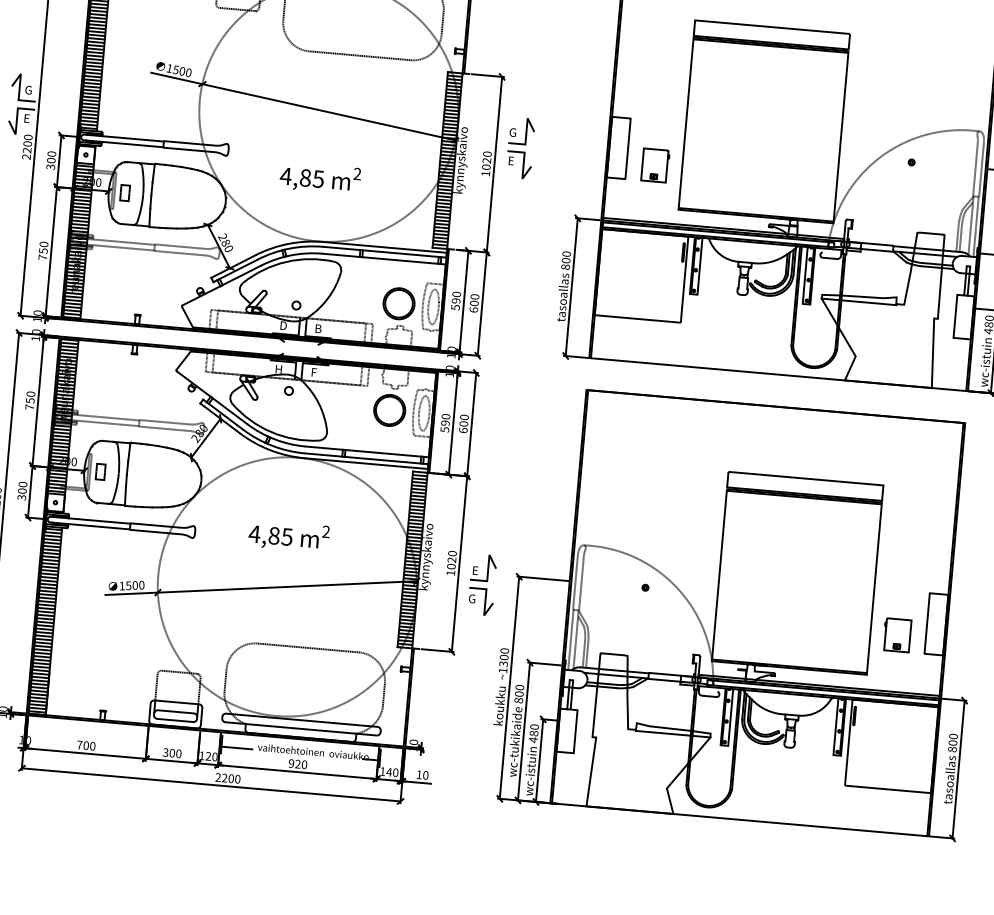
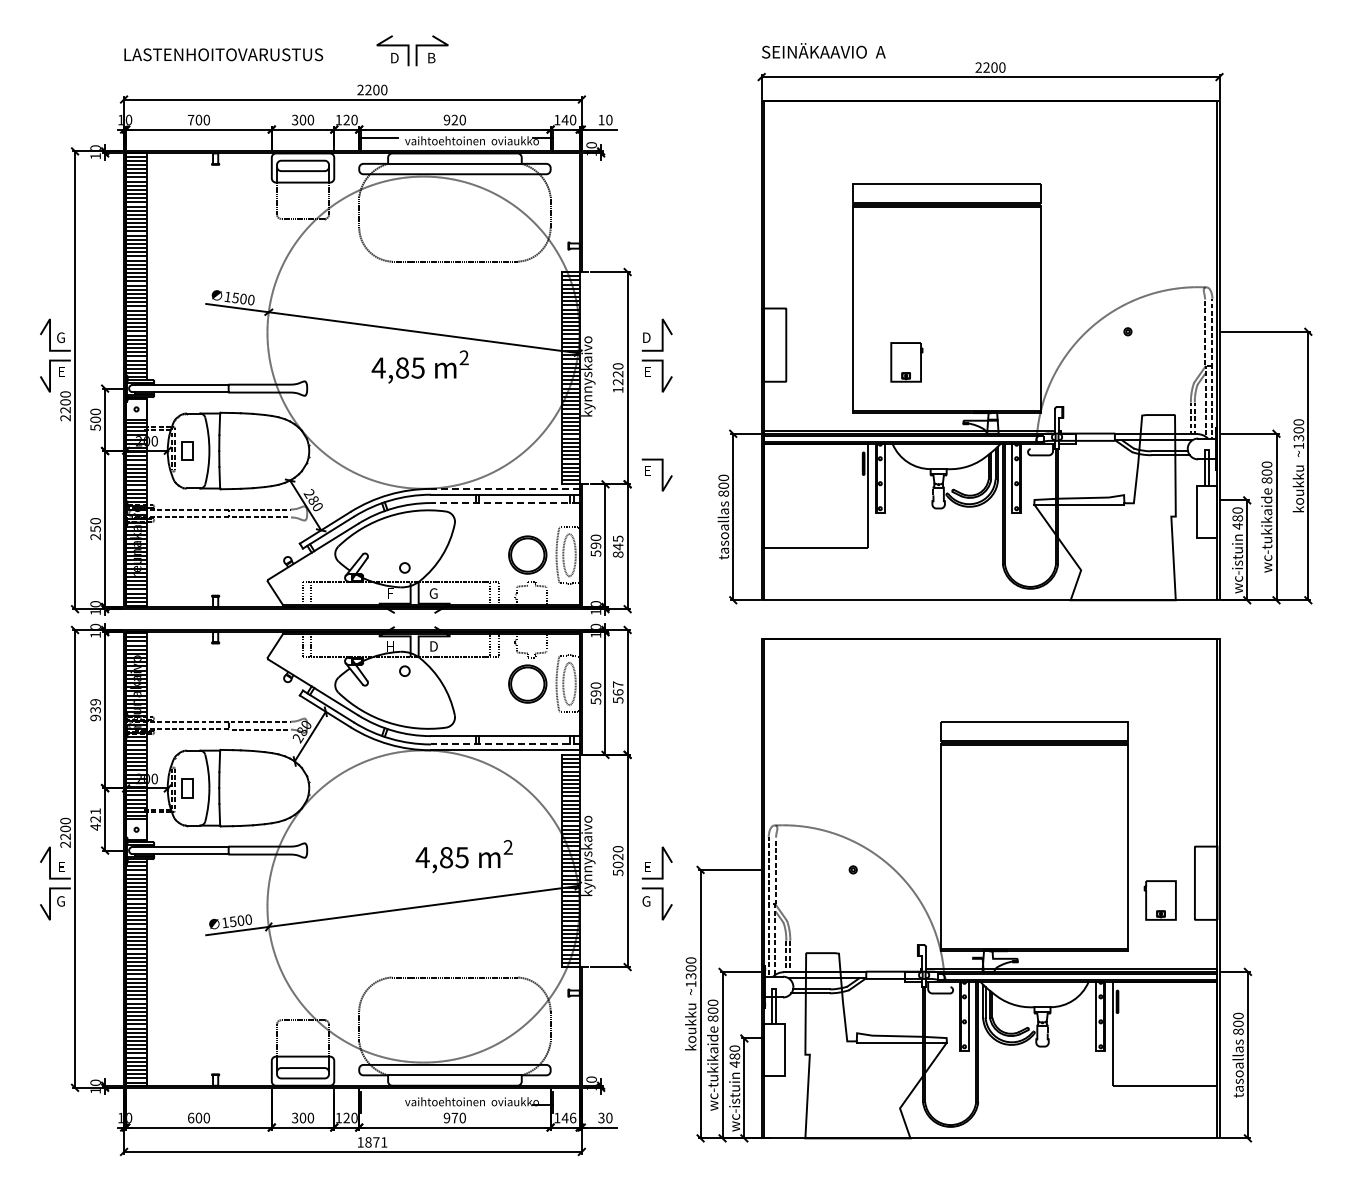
text: (512, 132) -> (646, 337), G -> D
part: (655, 165) -> (906, 362), moved
text: (49, 166) -> (94, 427), 300 -> 500
text: (486, 167) -> (618, 382), 1020 -> 1220
text: (319, 177) -> (419, 366), moved
part: (511, 246) -> (656, 474), added
line: (384, 247) -> (504, 488), solid -> dashed
text: (42, 257) -> (95, 536), 750 -> 250
line: (383, 259) -> (504, 503), solid -> dashed
text: (473, 303) -> (617, 546), 600 -> 845
text: (283, 325) -> (391, 593), D -> F
text: (318, 328) -> (433, 593), B -> G
text: (314, 372) -> (433, 646), F -> D
text: (30, 401) -> (95, 710), 750 -> 939
text: (463, 423) -> (617, 692), 600 -> 567
line: (366, 458) -> (504, 744), solid -> dashed
text: (22, 491) -> (95, 819), 300 -> 421
text: (288, 536) -> (463, 856), moved
text: (451, 572) -> (618, 872), 1020 -> 5020
text: (79, 744) -> (190, 1117), 700 -> 600
line: (236, 748) -> (379, 1105), removed
text: (297, 763) -> (454, 1117), 920 -> 970
text: (396, 772) -> (573, 1117), 140 -> 146
text: (419, 774) -> (601, 1117), 10 -> 30
text: (228, 778) -> (372, 1142), 2200 -> 1871

